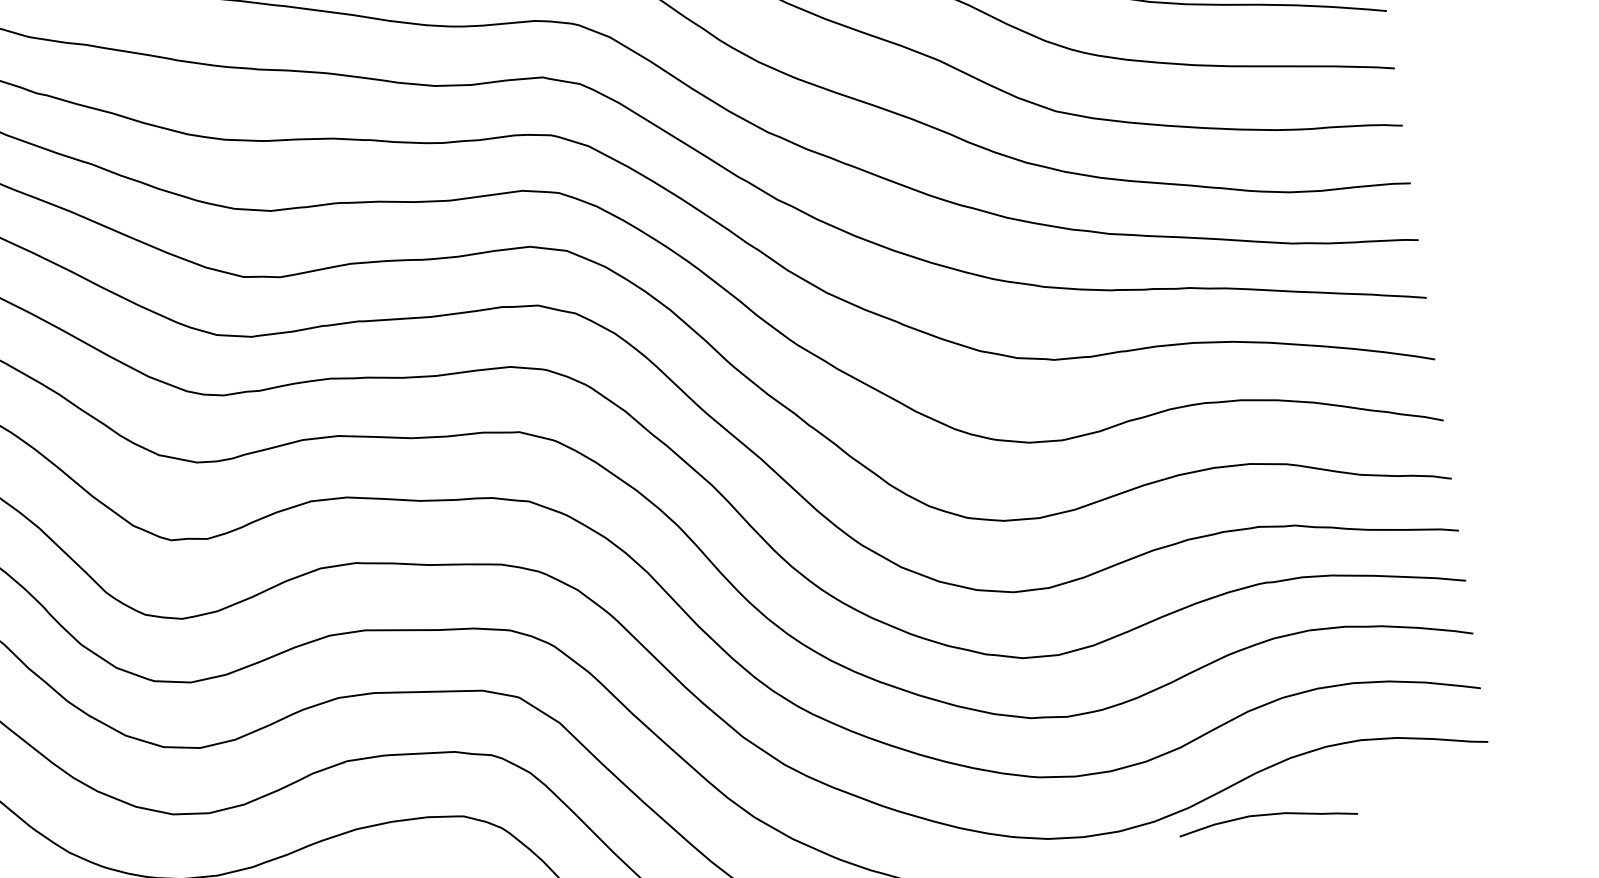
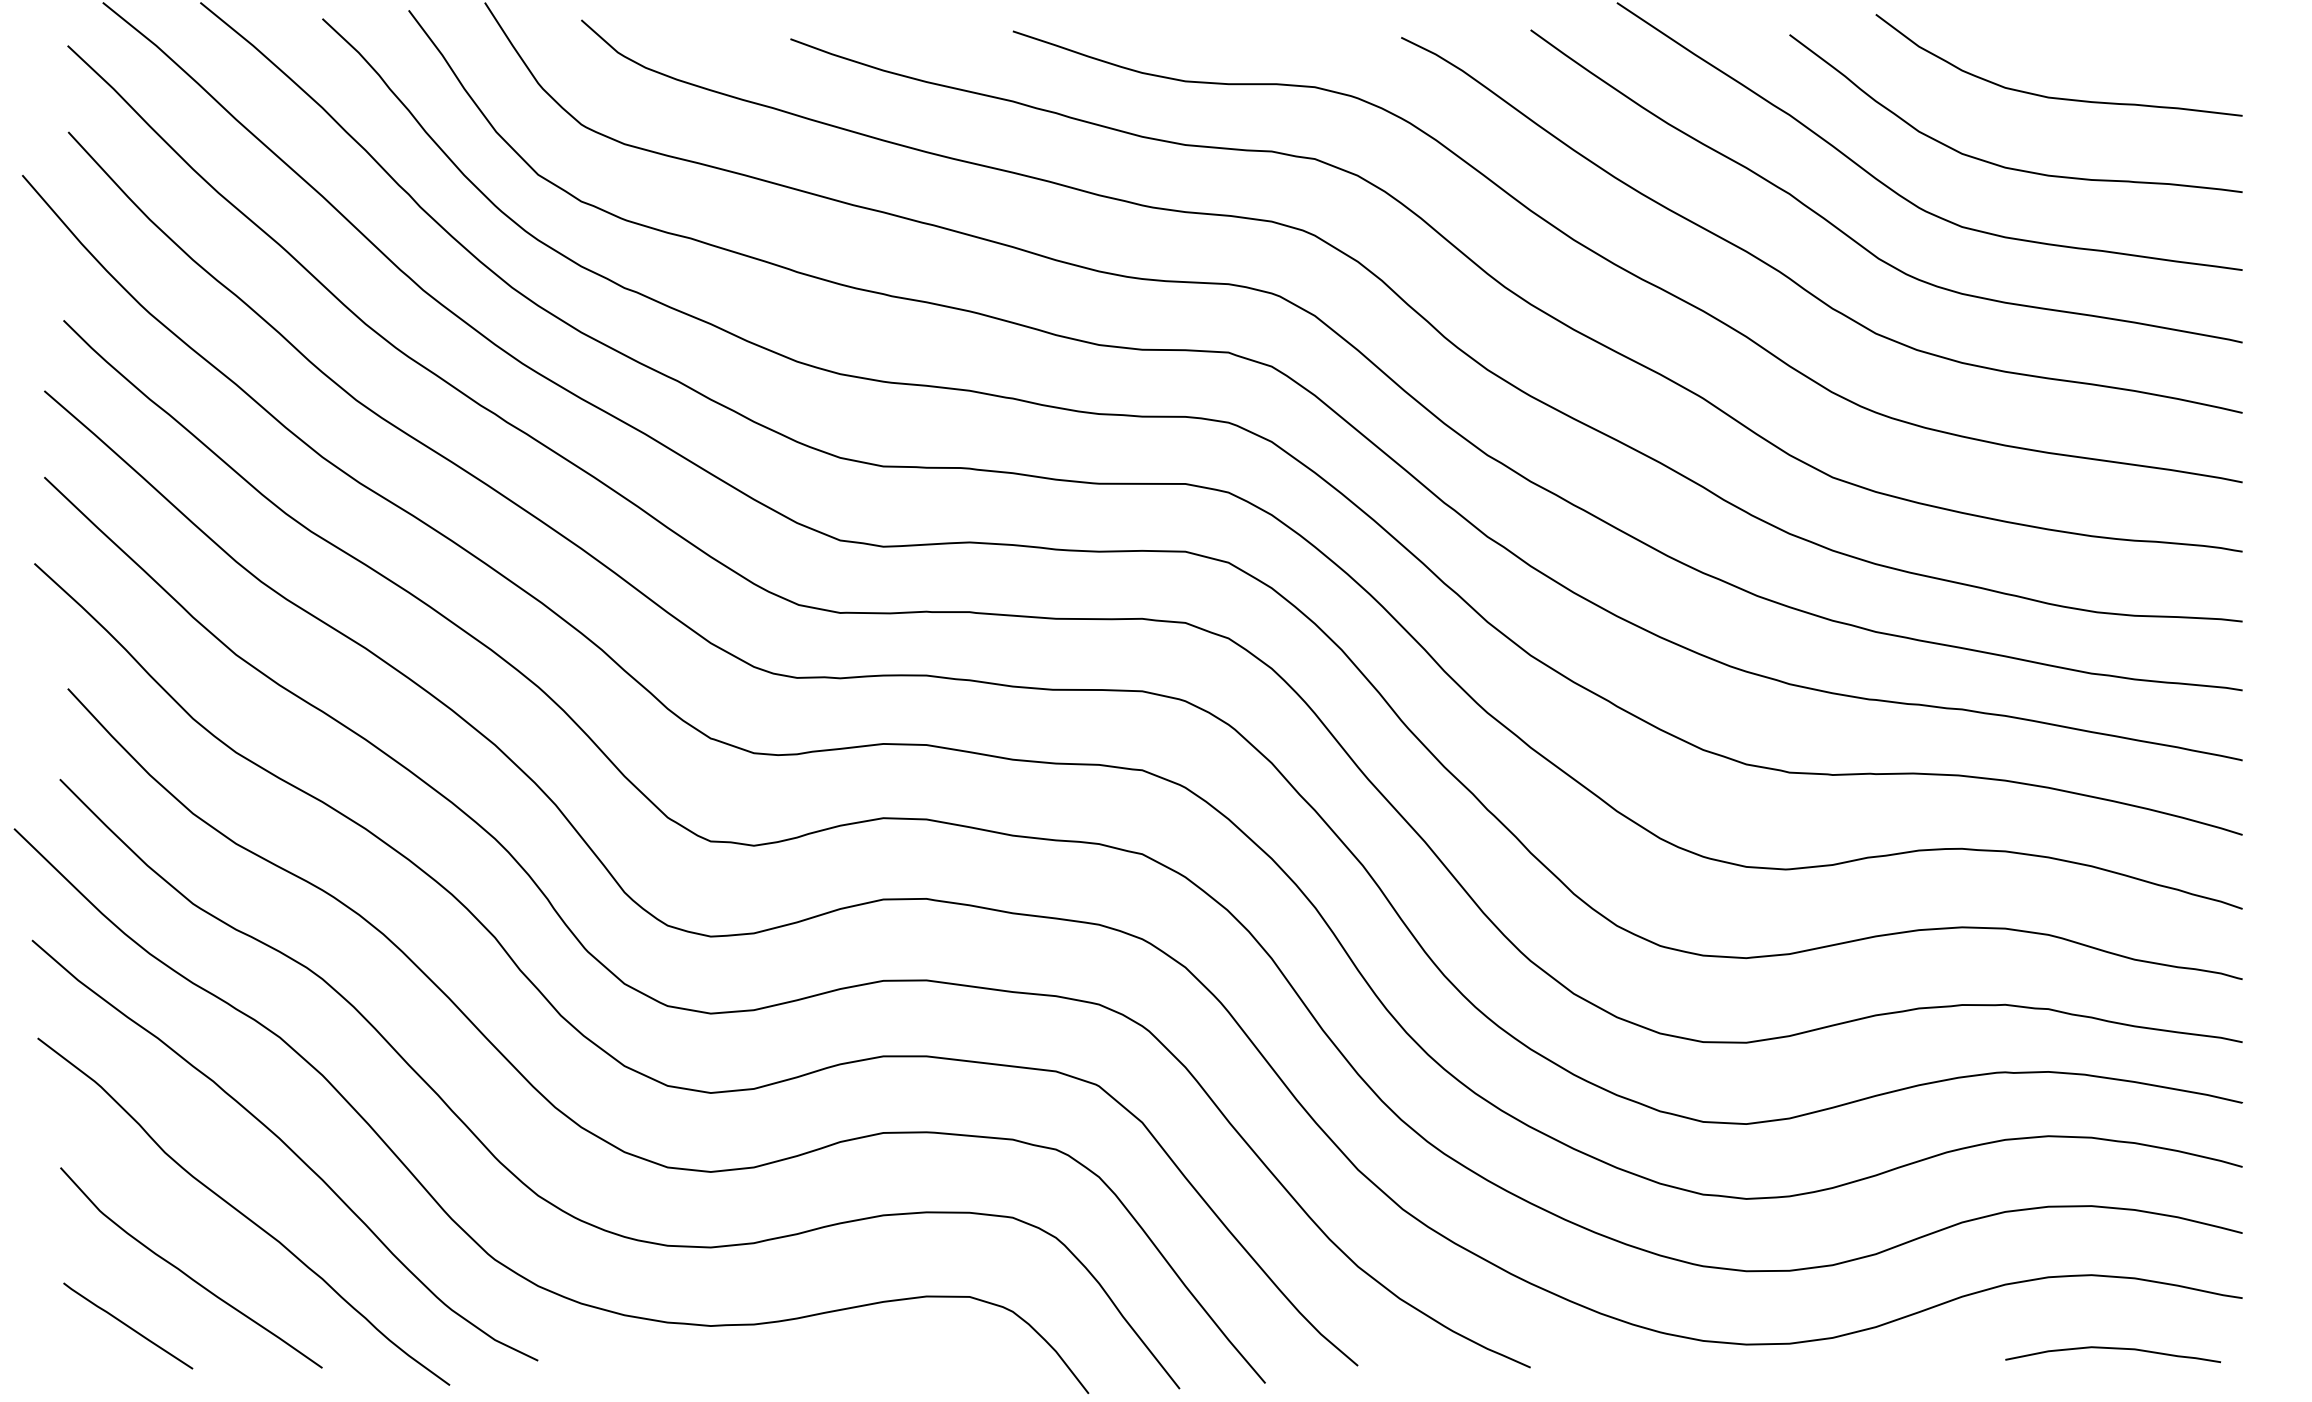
curve: (1267, 815) -> (2113, 1349), moved

